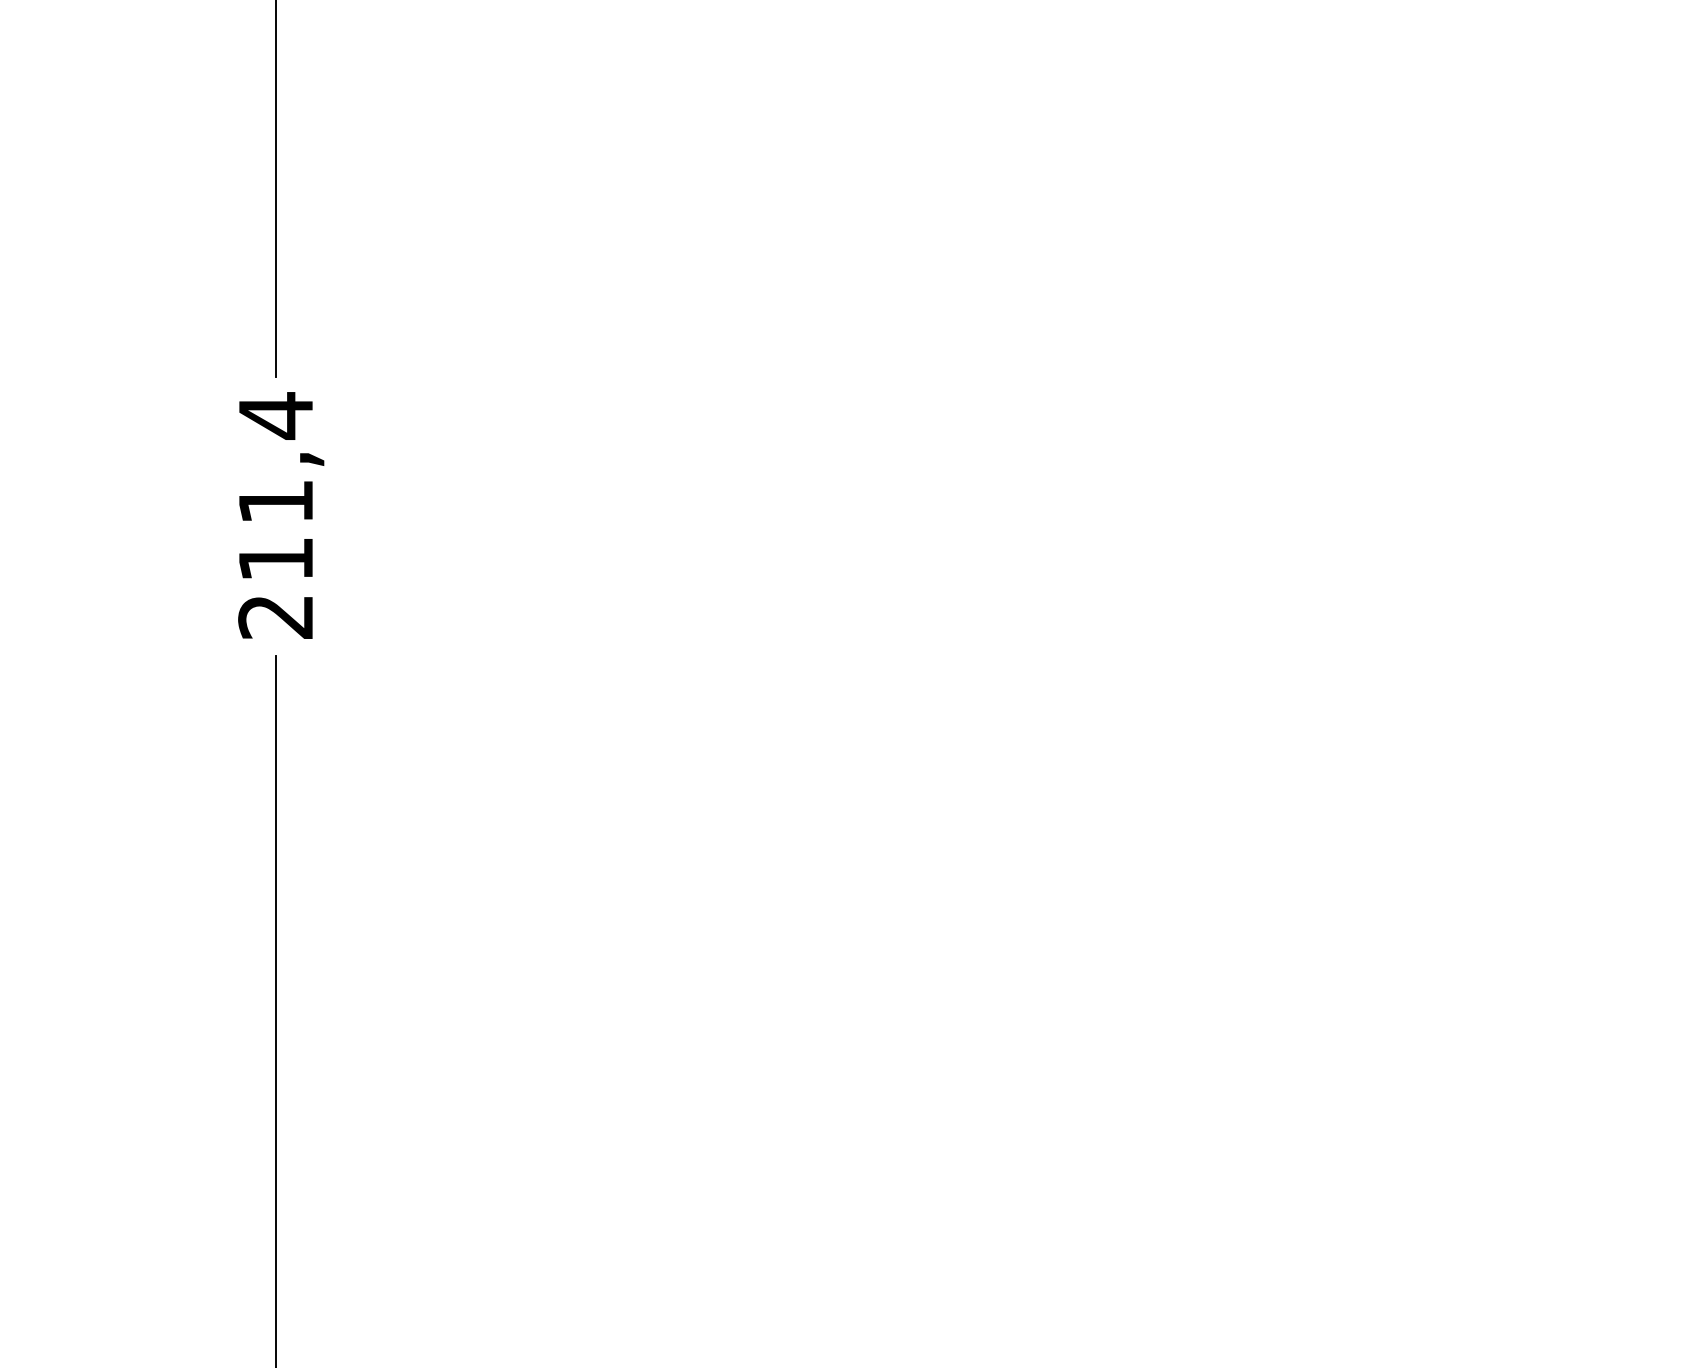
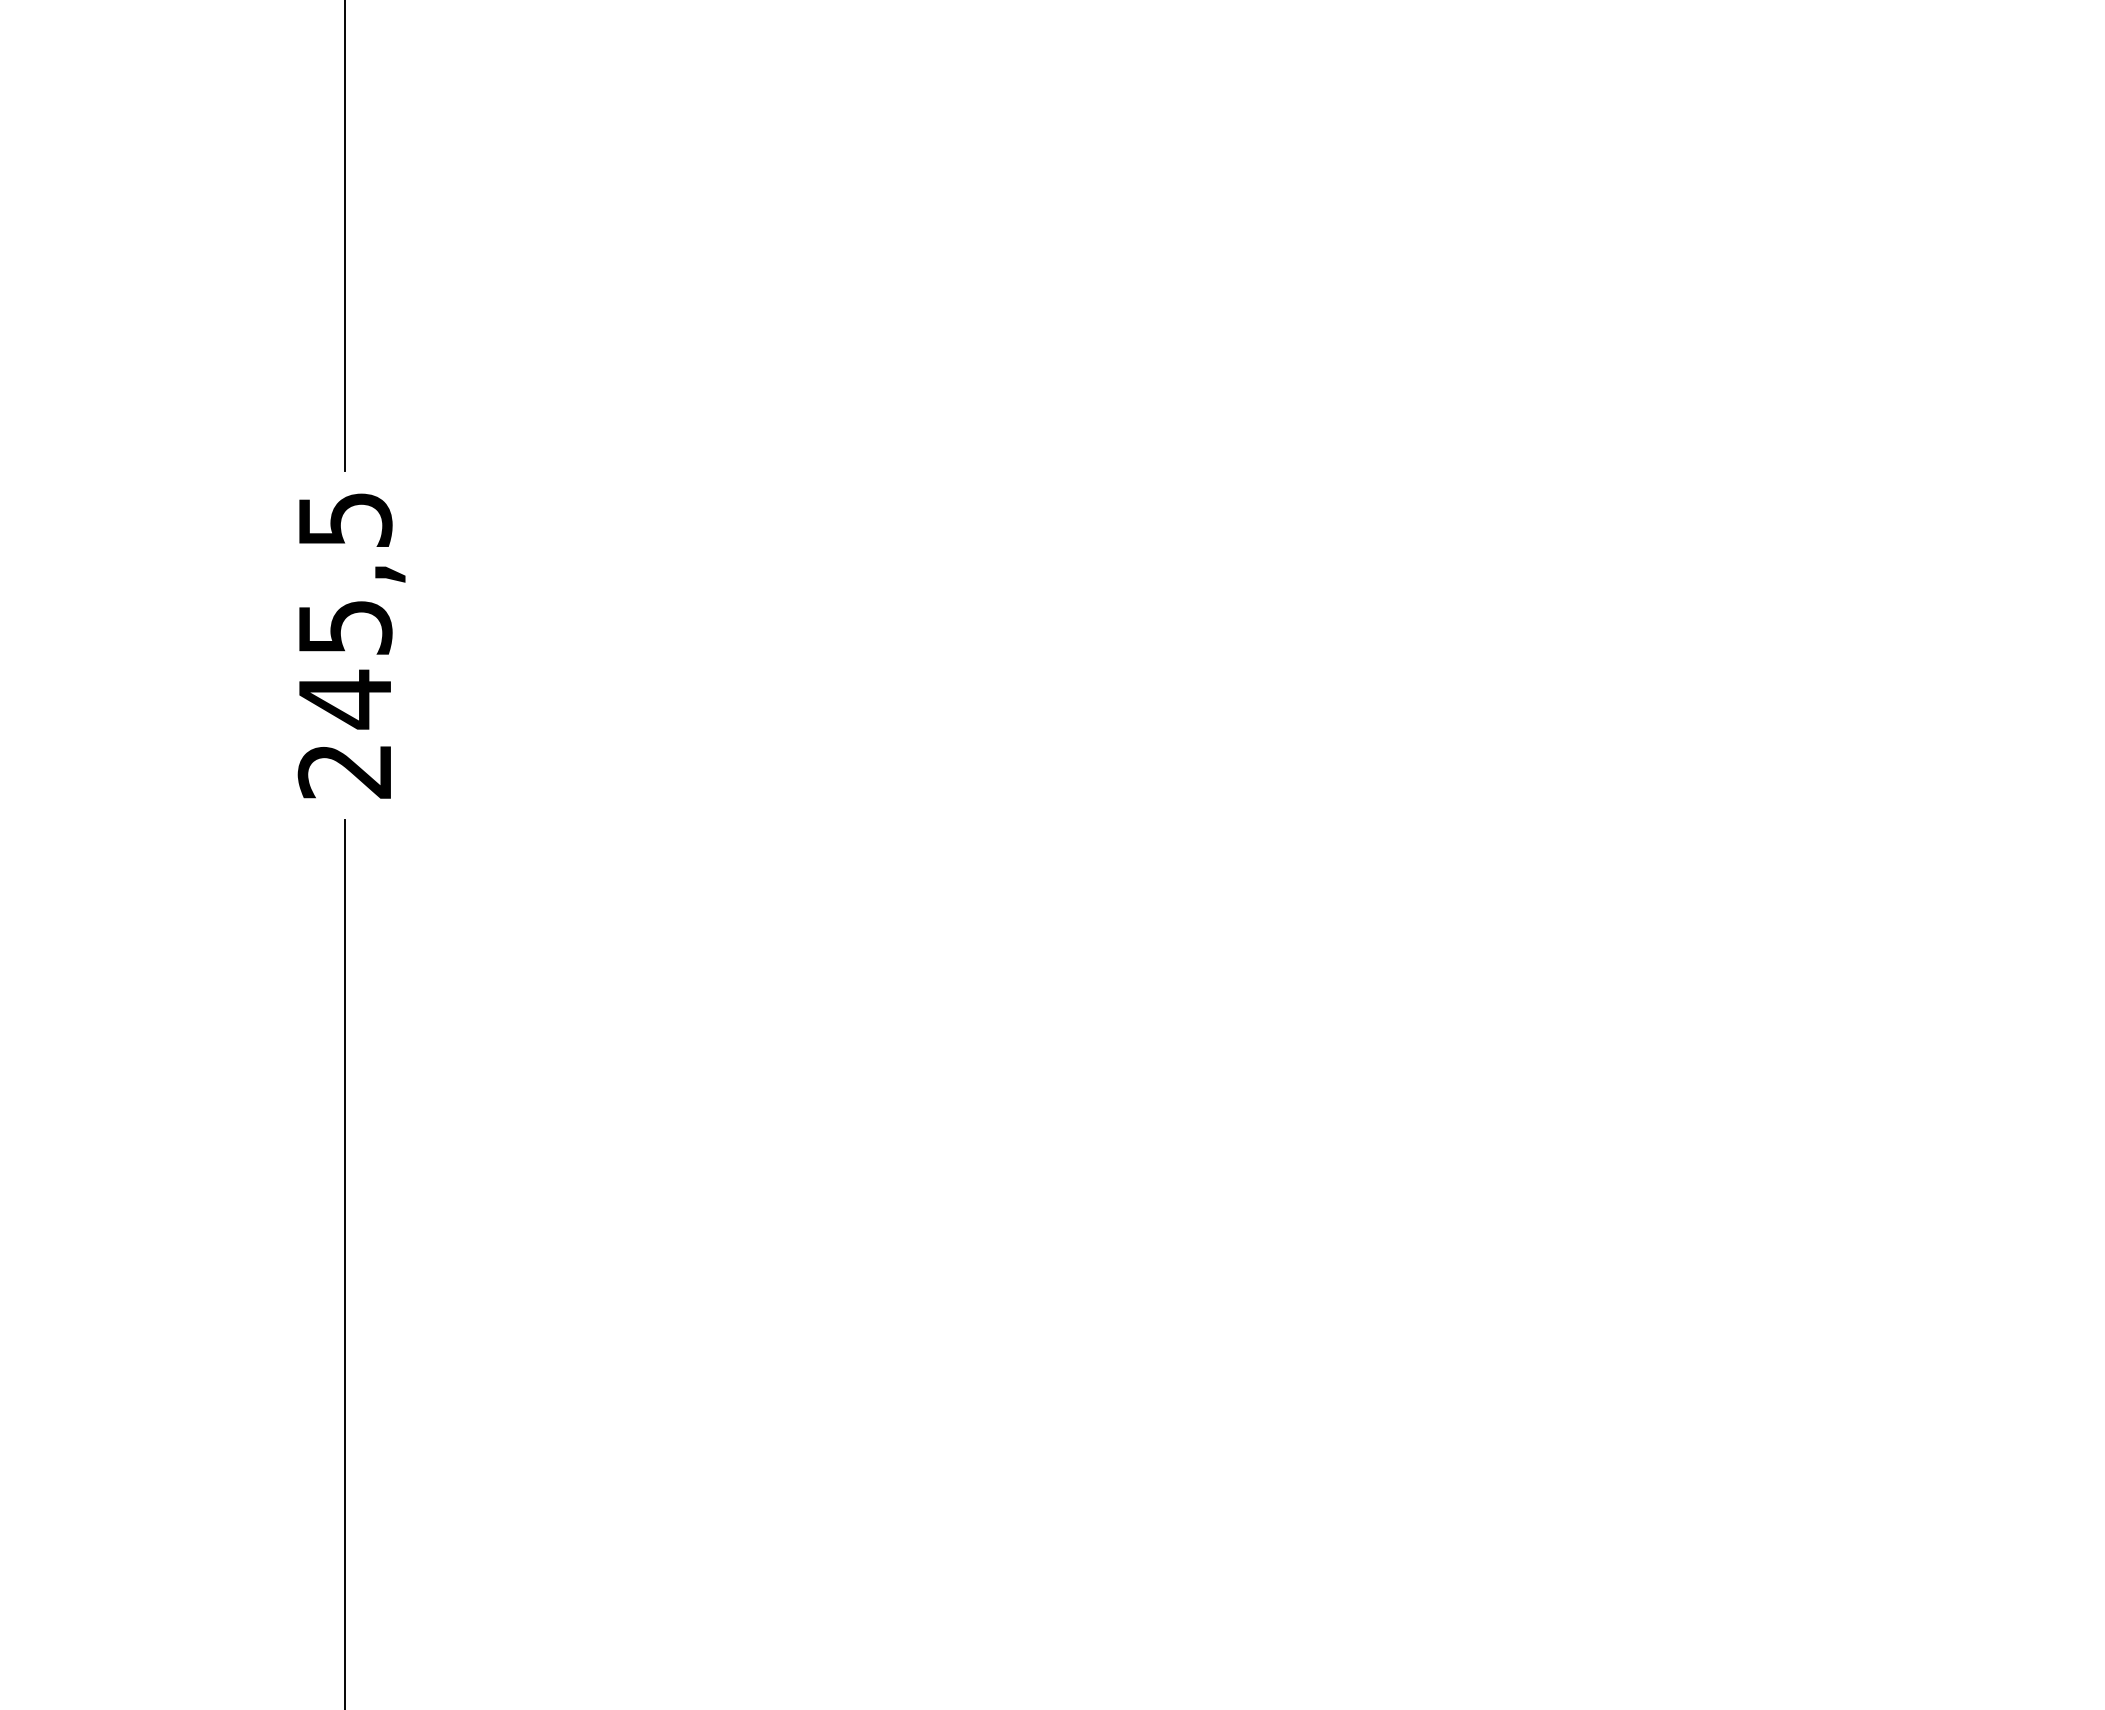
text: (276, 487) -> (345, 609), 211,4 -> 245,5

